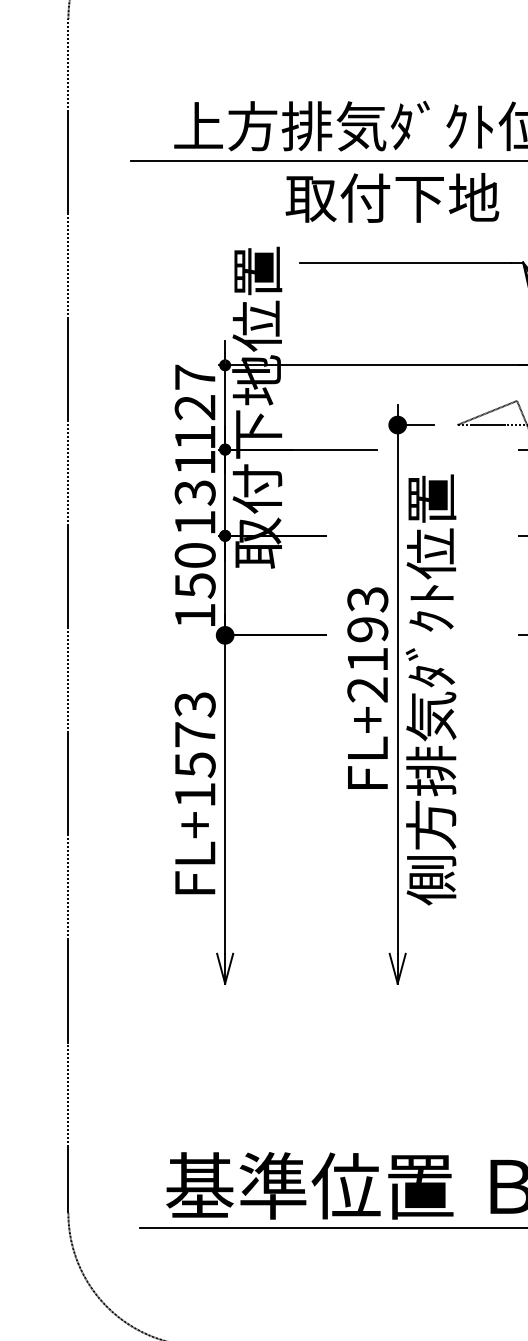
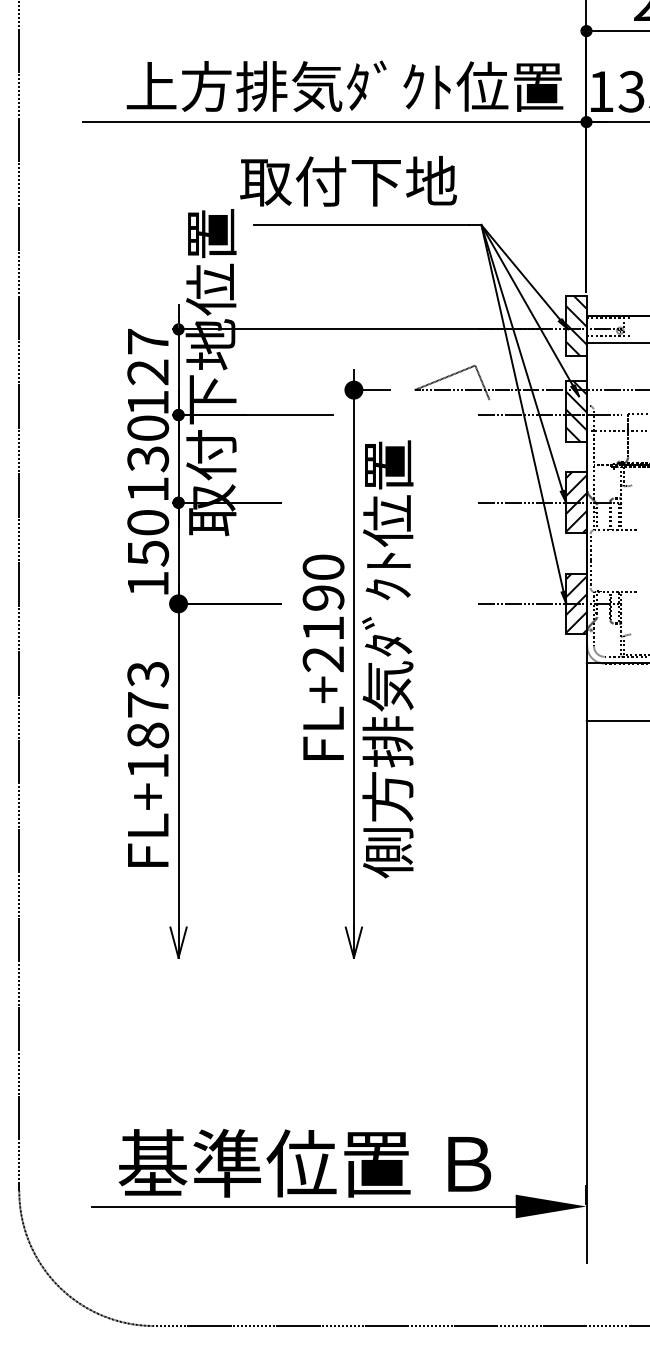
text: (392, 198) -> (348, 181), moved
text: (195, 461) -> (148, 427), 131 -> 130
text: (367, 599) -> (323, 567), FL+2193 -> FL+2190
text: (195, 764) -> (148, 735), FL+1573 -> FL+1873

